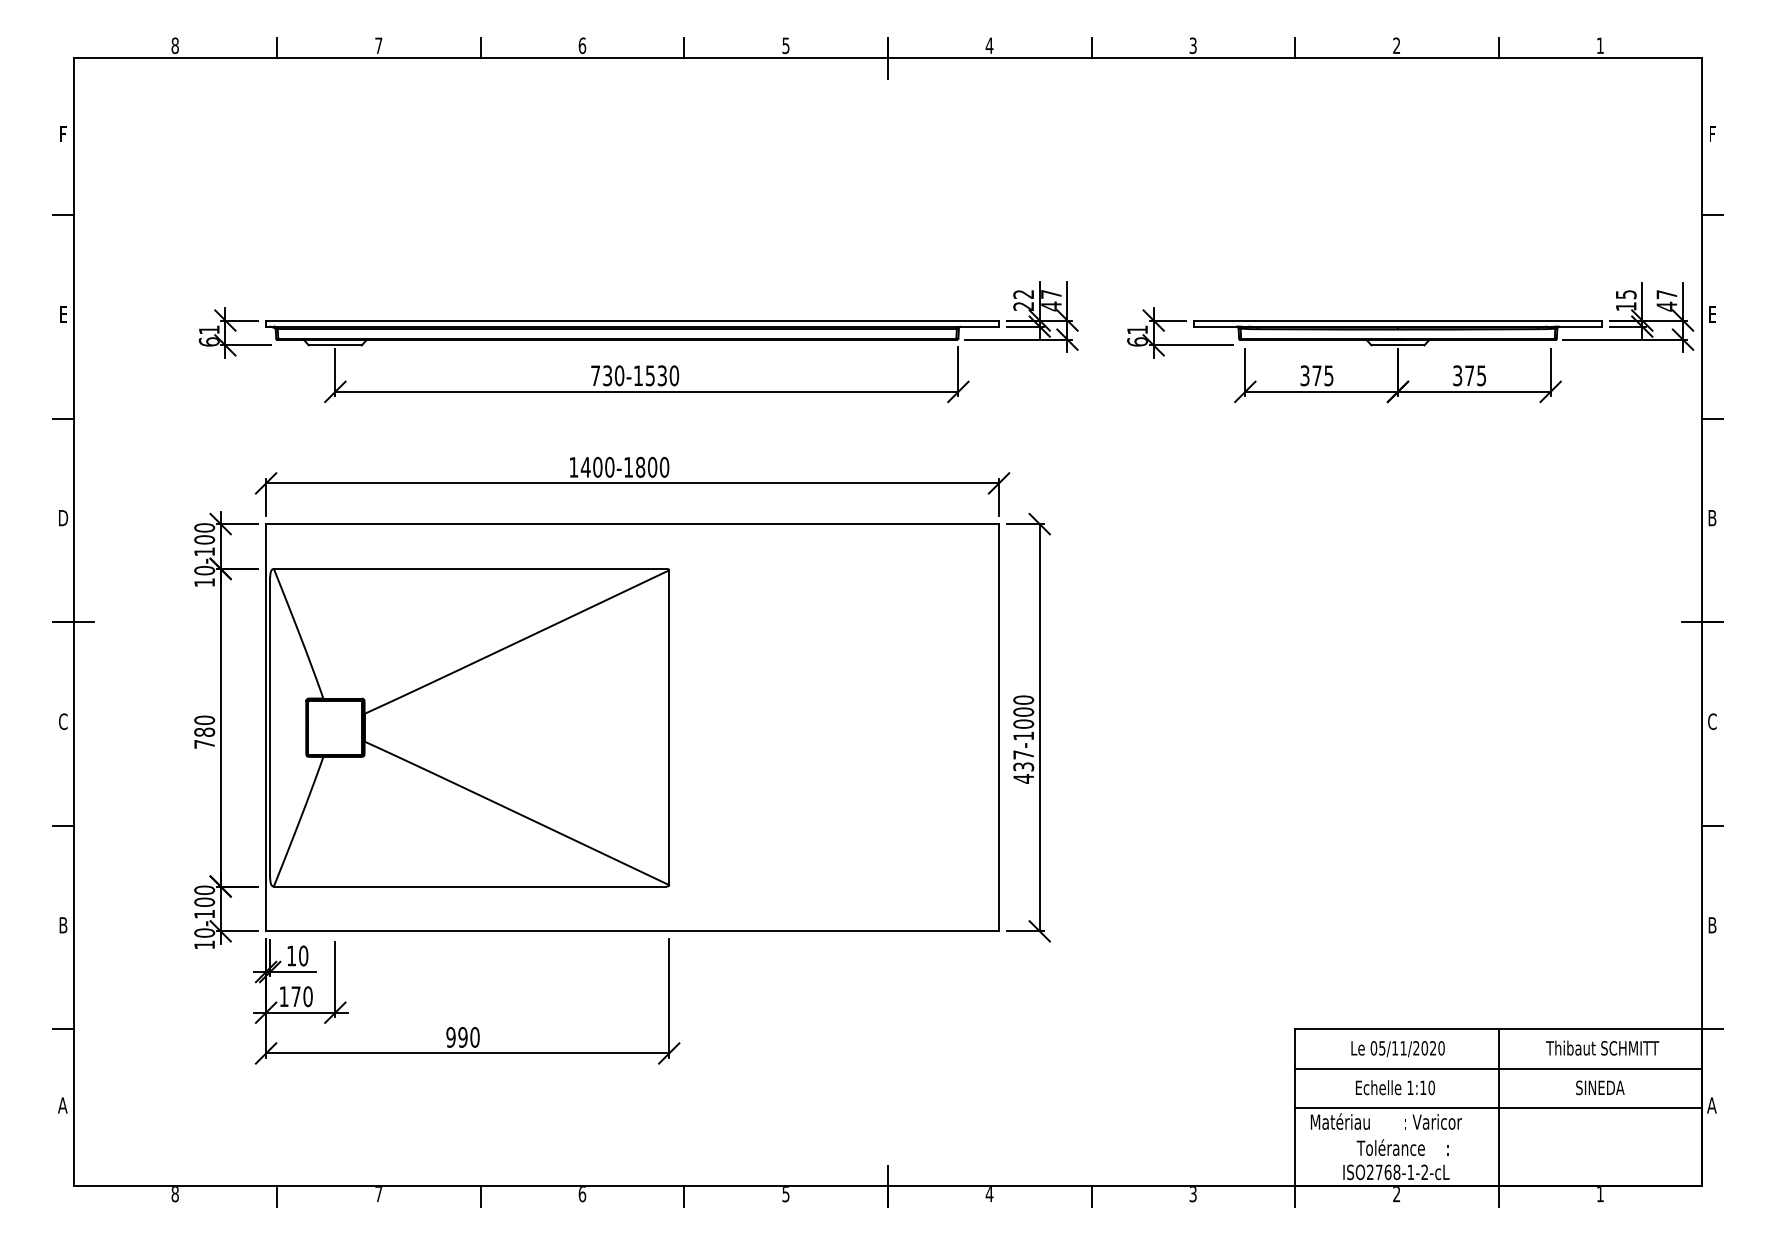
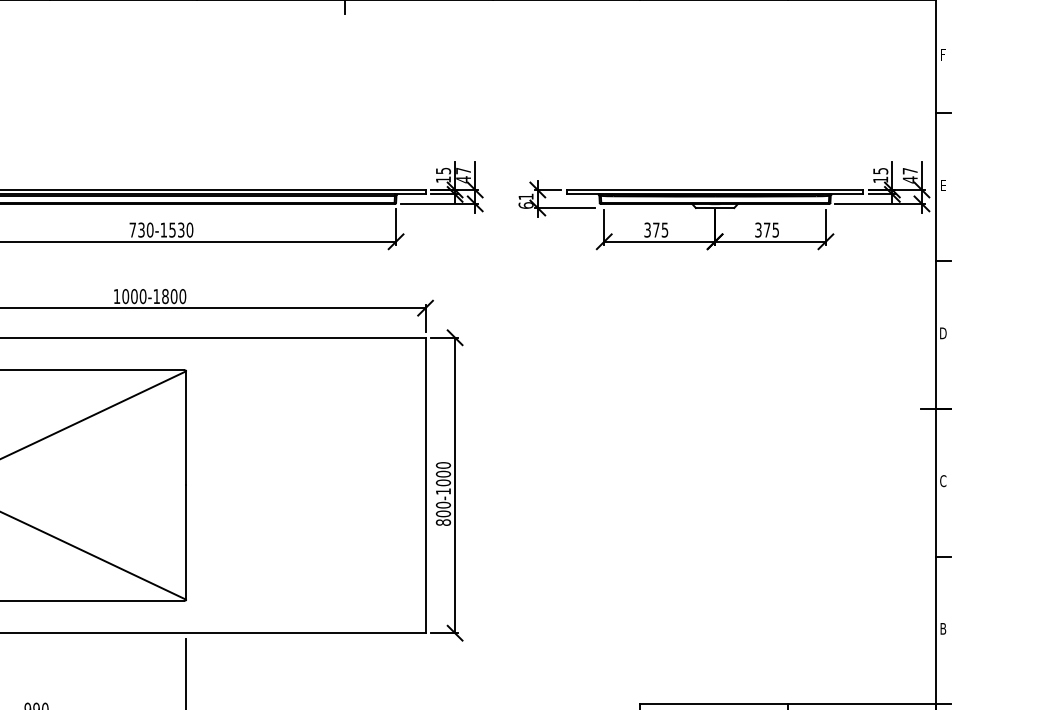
text: (1023, 300) -> (443, 175), 22 -> 15
text: (585, 466) -> (125, 295), 1400-1800 -> 1000-1800
text: (1712, 518) -> (943, 333), B -> D
text: (1023, 766) -> (443, 513), 437-1000 -> 800-1000

